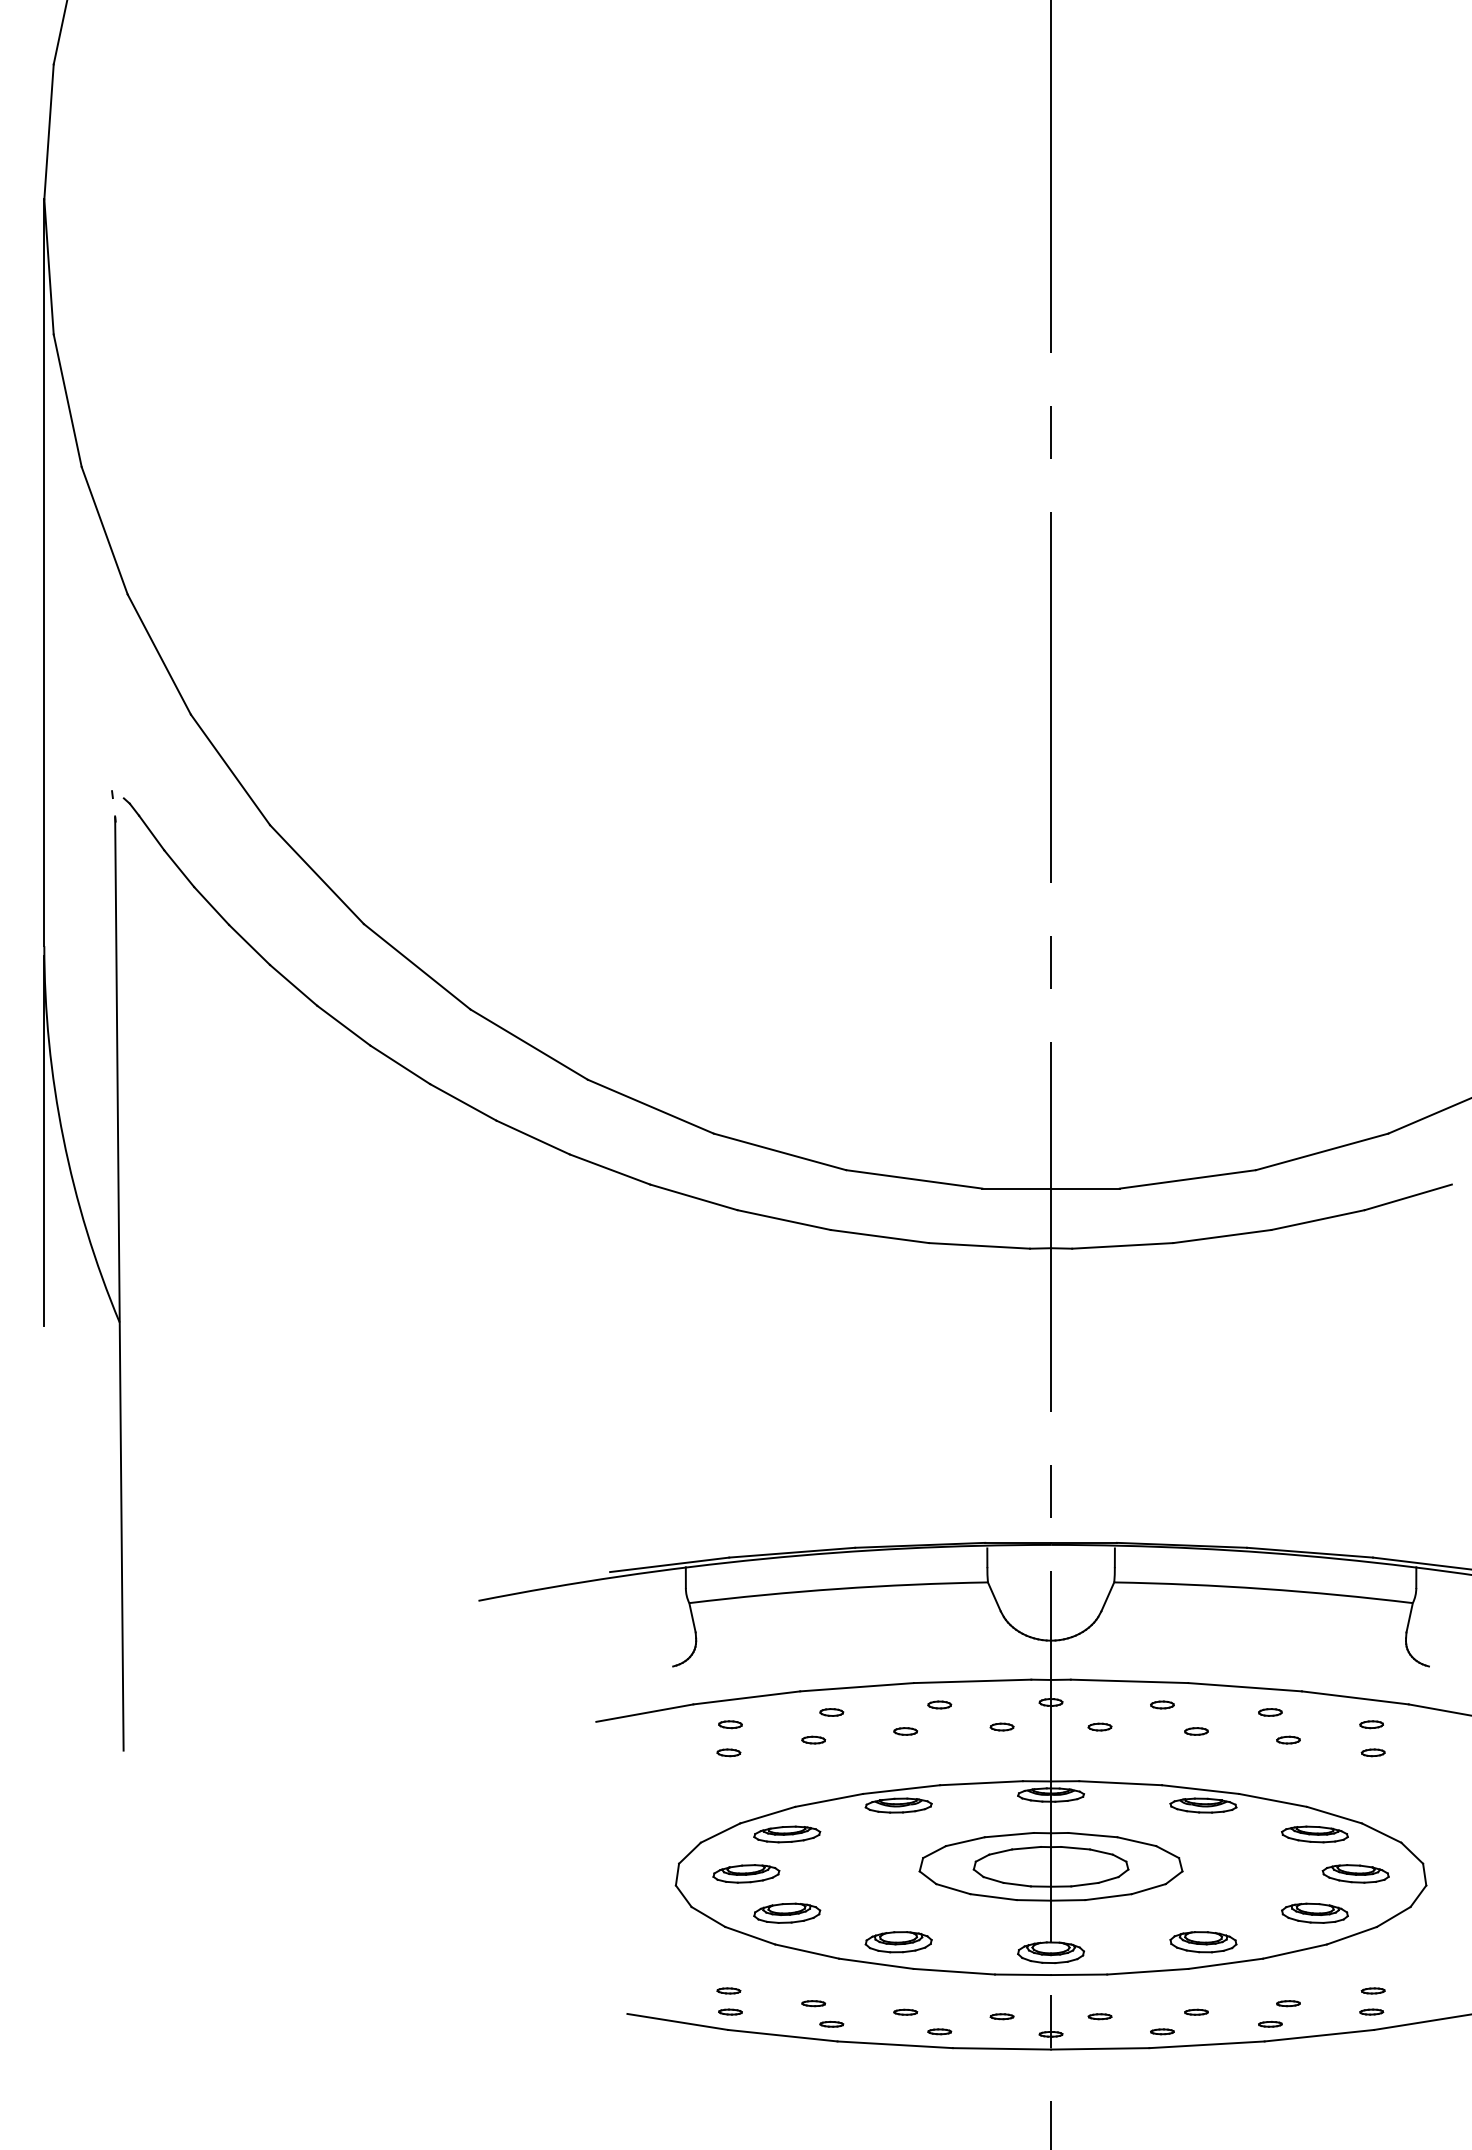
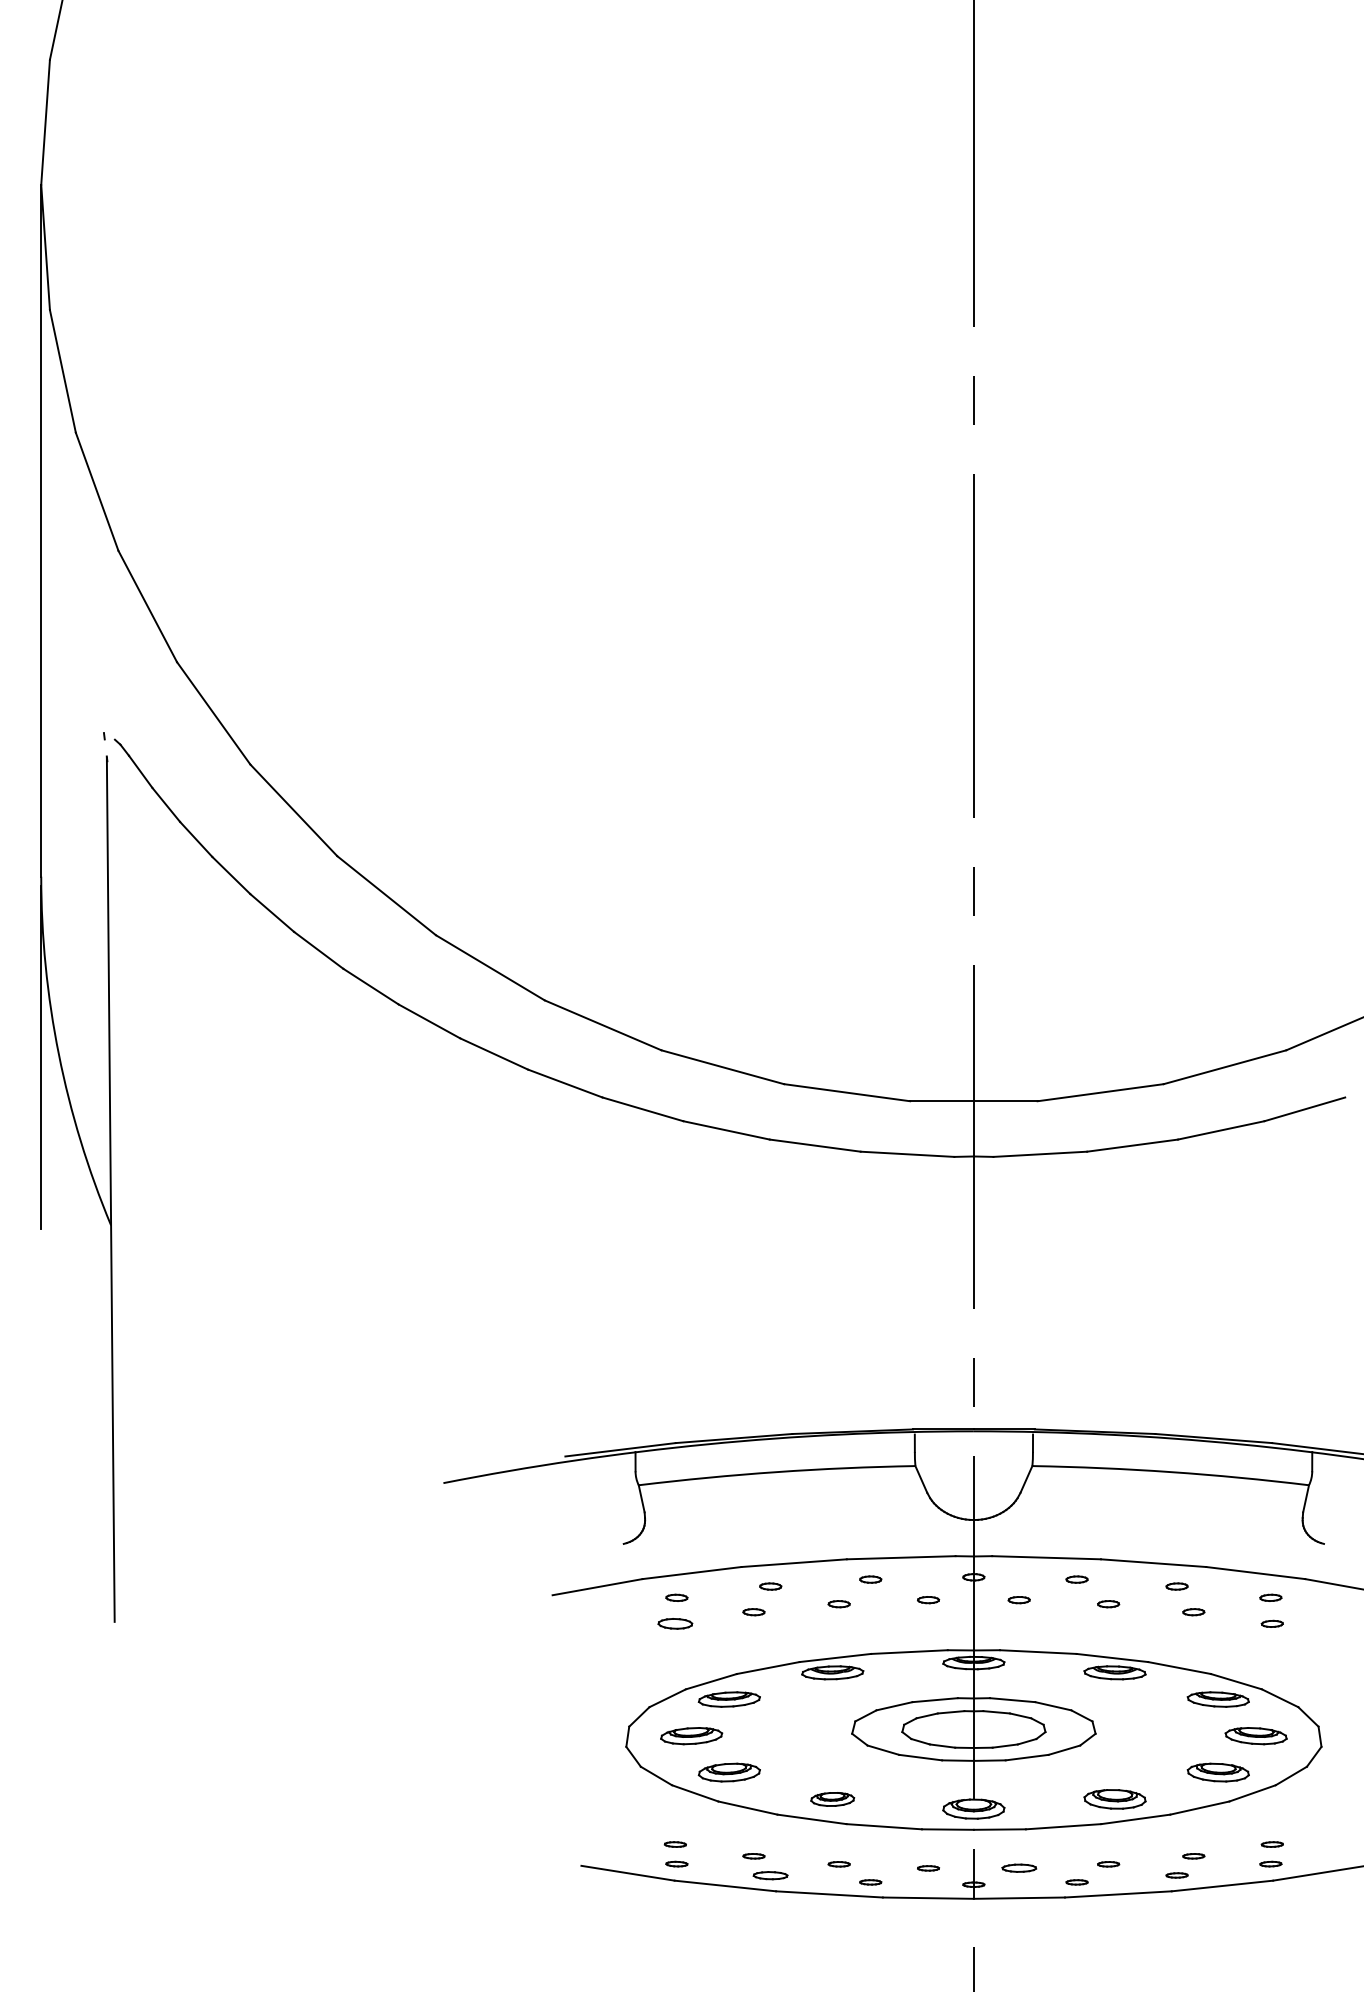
part: (728, 1752) -> (675, 1623), size x1.6
part: (898, 1942) -> (832, 1799), size x0.7
part: (1099, 2016) -> (1018, 1868), size x1.6
part: (831, 2023) -> (770, 1874), size x1.6

